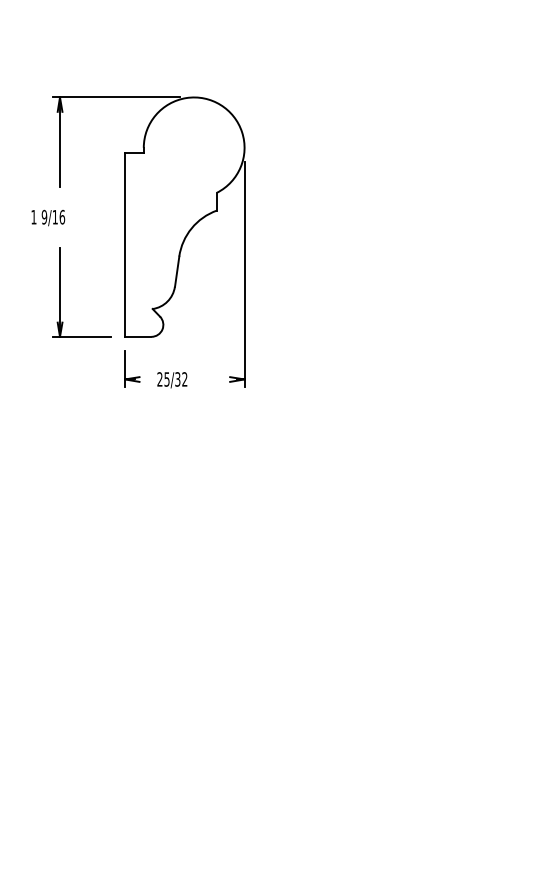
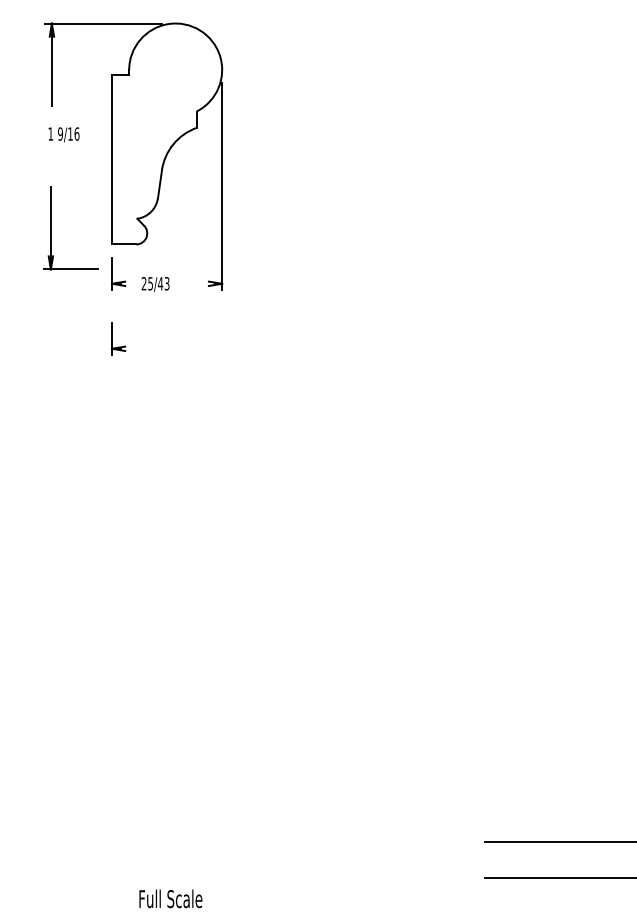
text: (47, 217) -> (63, 134), moved
part: (60, 292) -> (51, 228), moved
text: (180, 379) -> (163, 283), 25/32 -> 25/43
part: (132, 438) -> (118, 338), added

